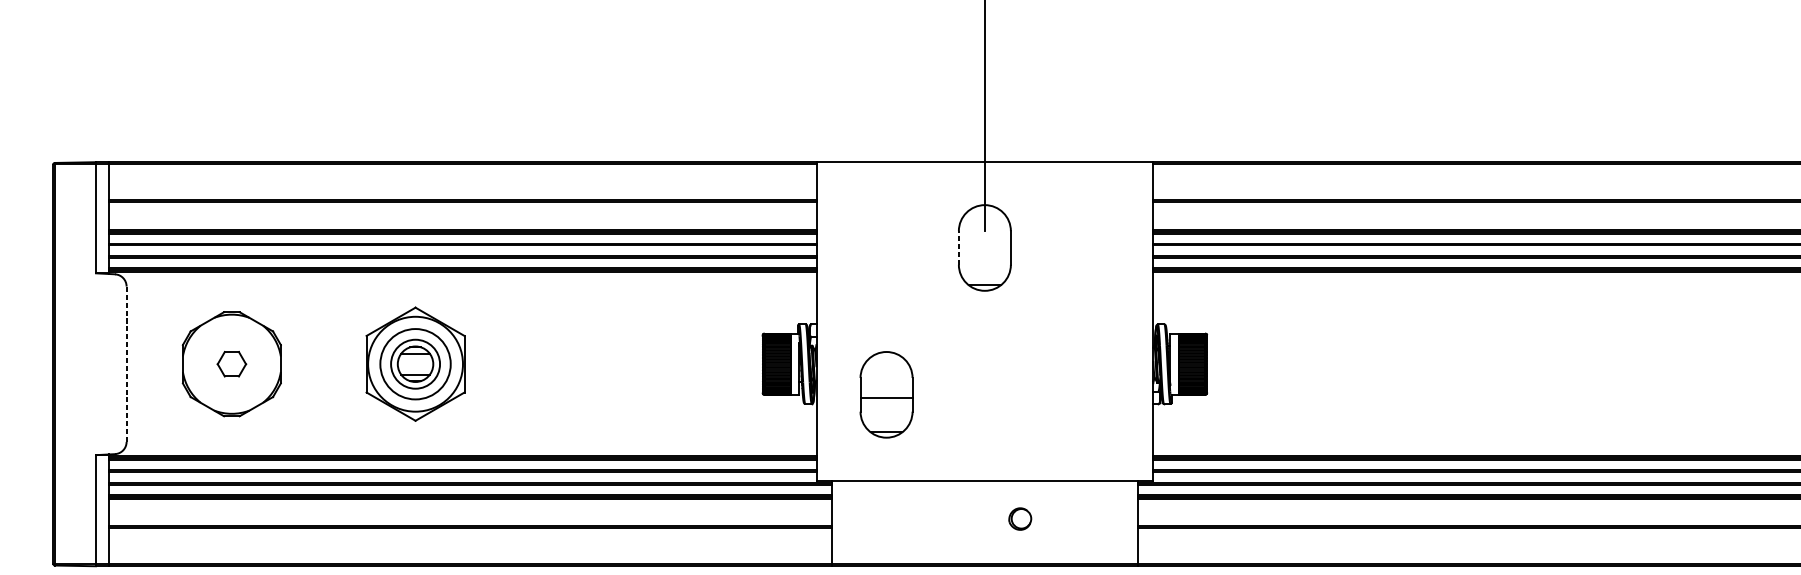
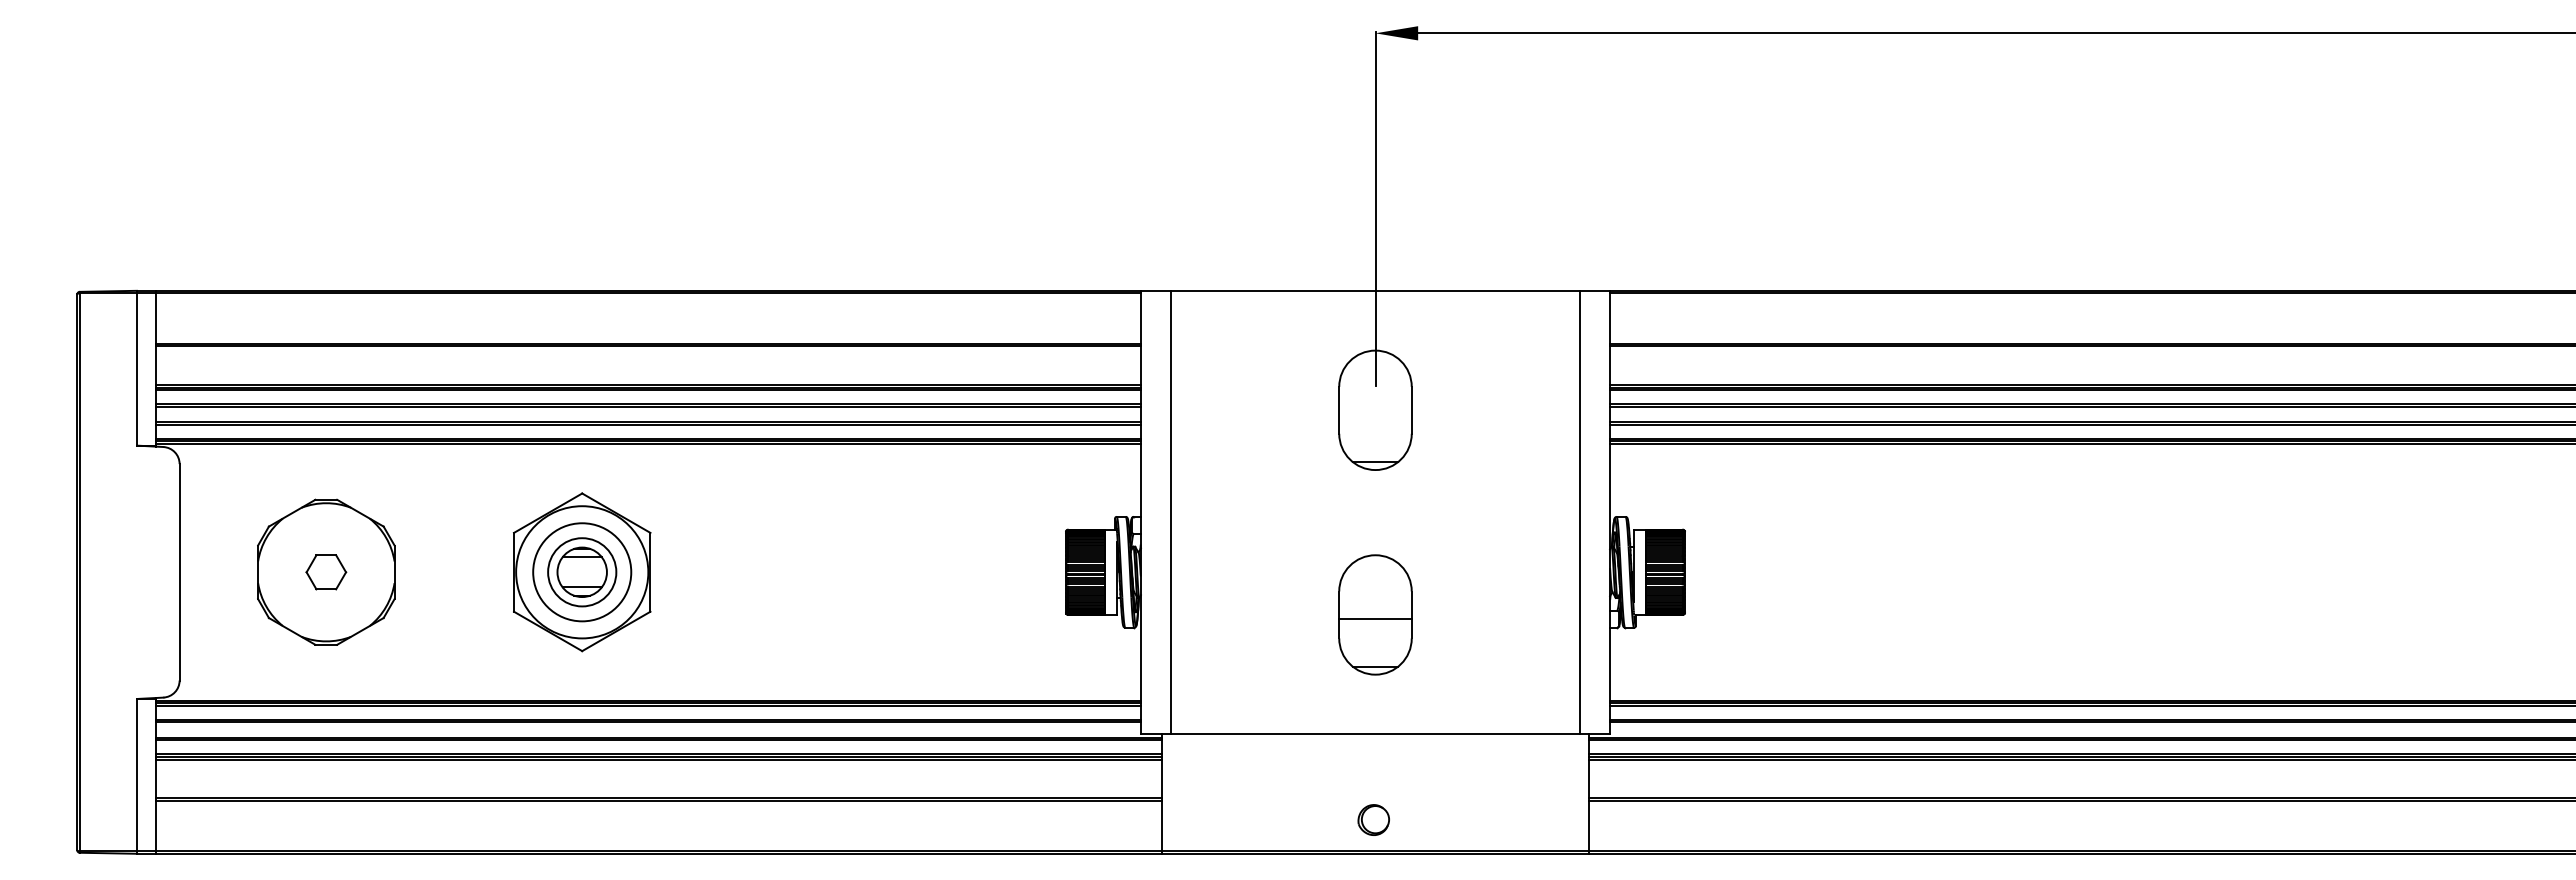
line: (959, 247) -> (1339, 409), dashed -> solid
line: (837, 321) -> (1170, 512), added
line: (1132, 321) -> (1580, 512), added
line: (126, 363) -> (179, 571), dashed -> solid
part: (886, 394) -> (1375, 614), moved
part: (1020, 518) -> (1373, 819), moved

